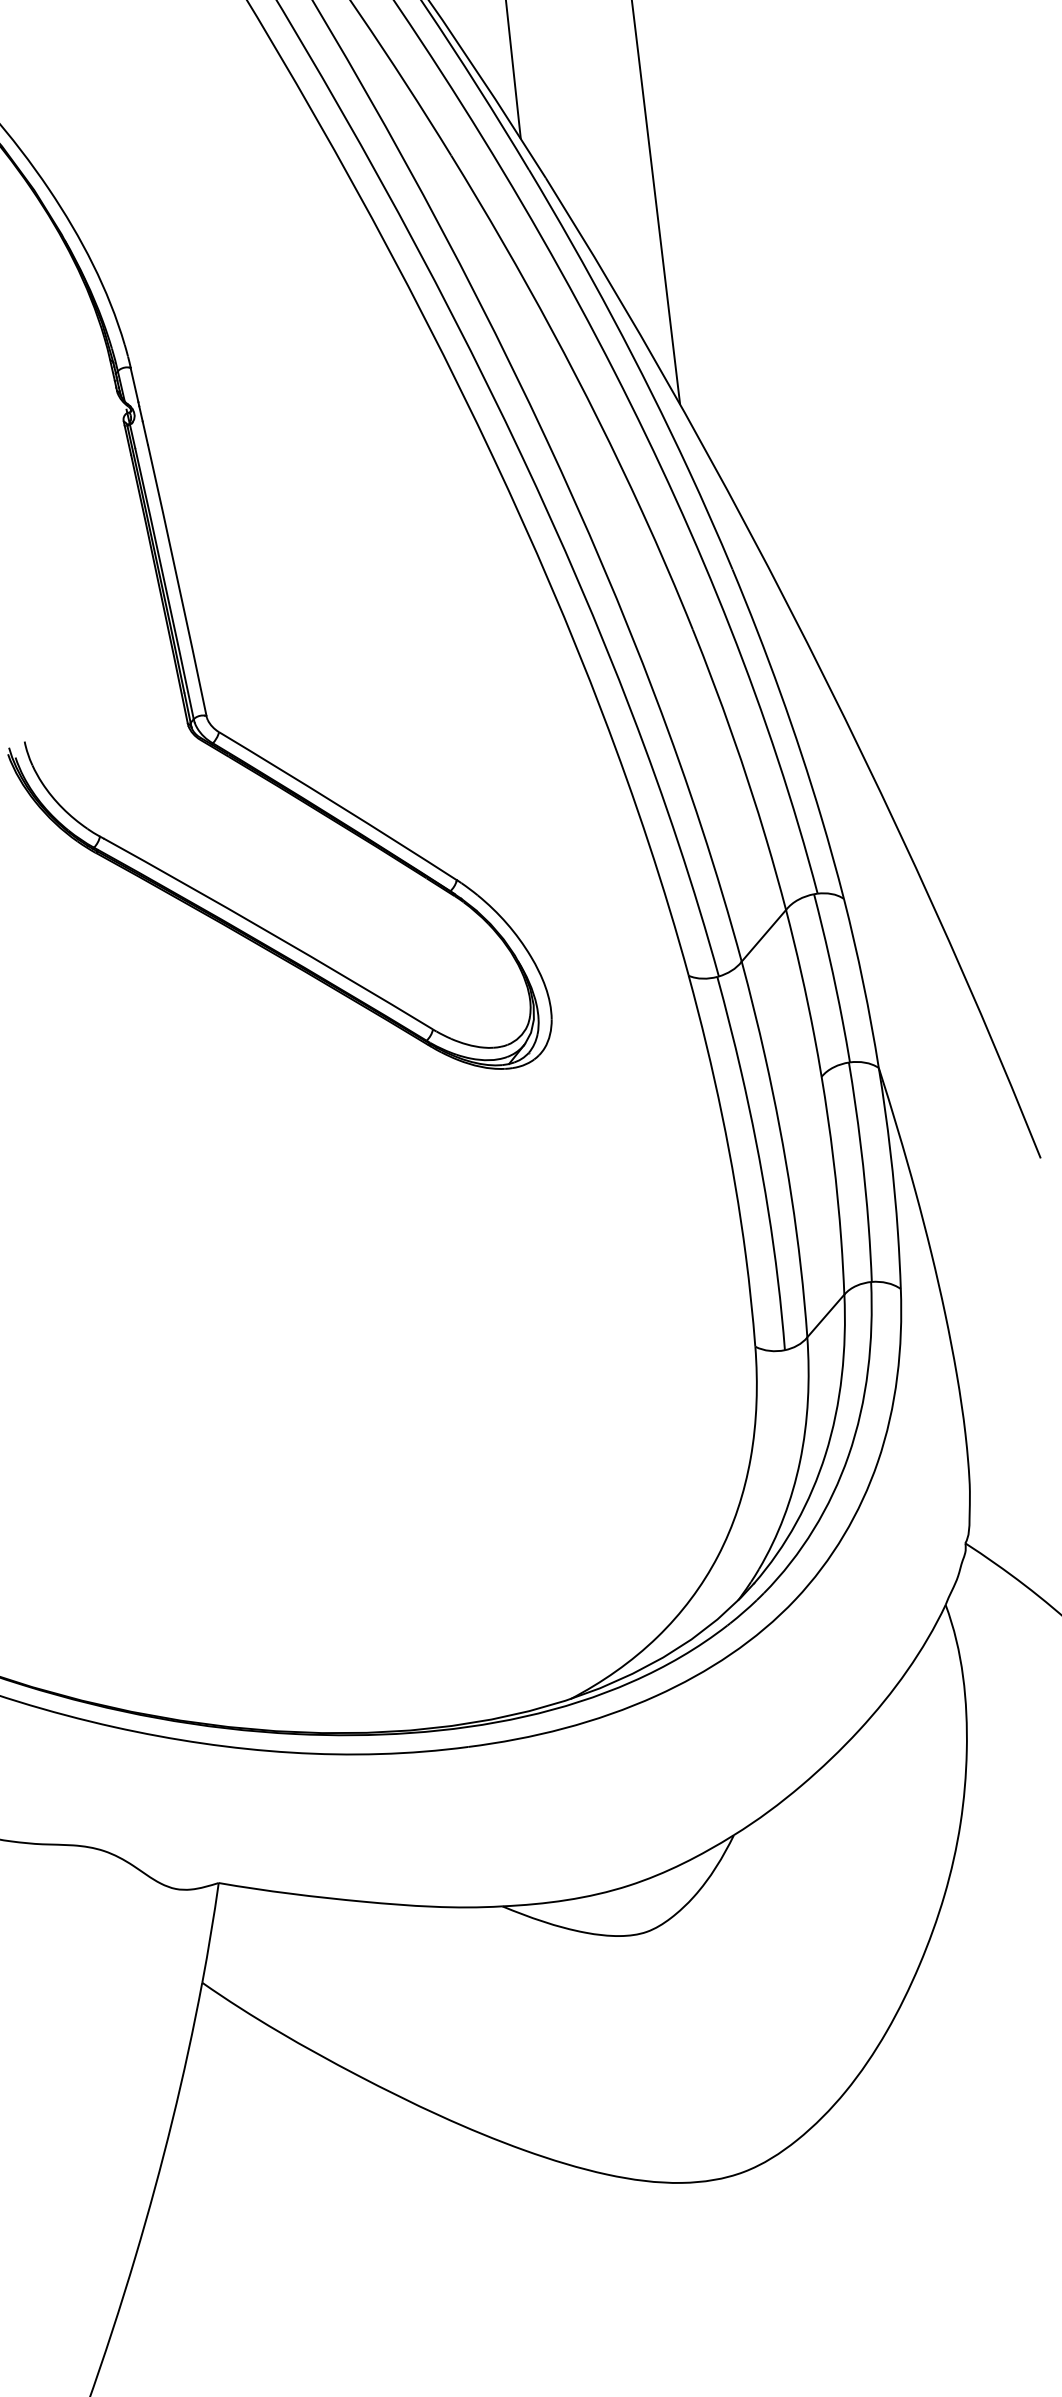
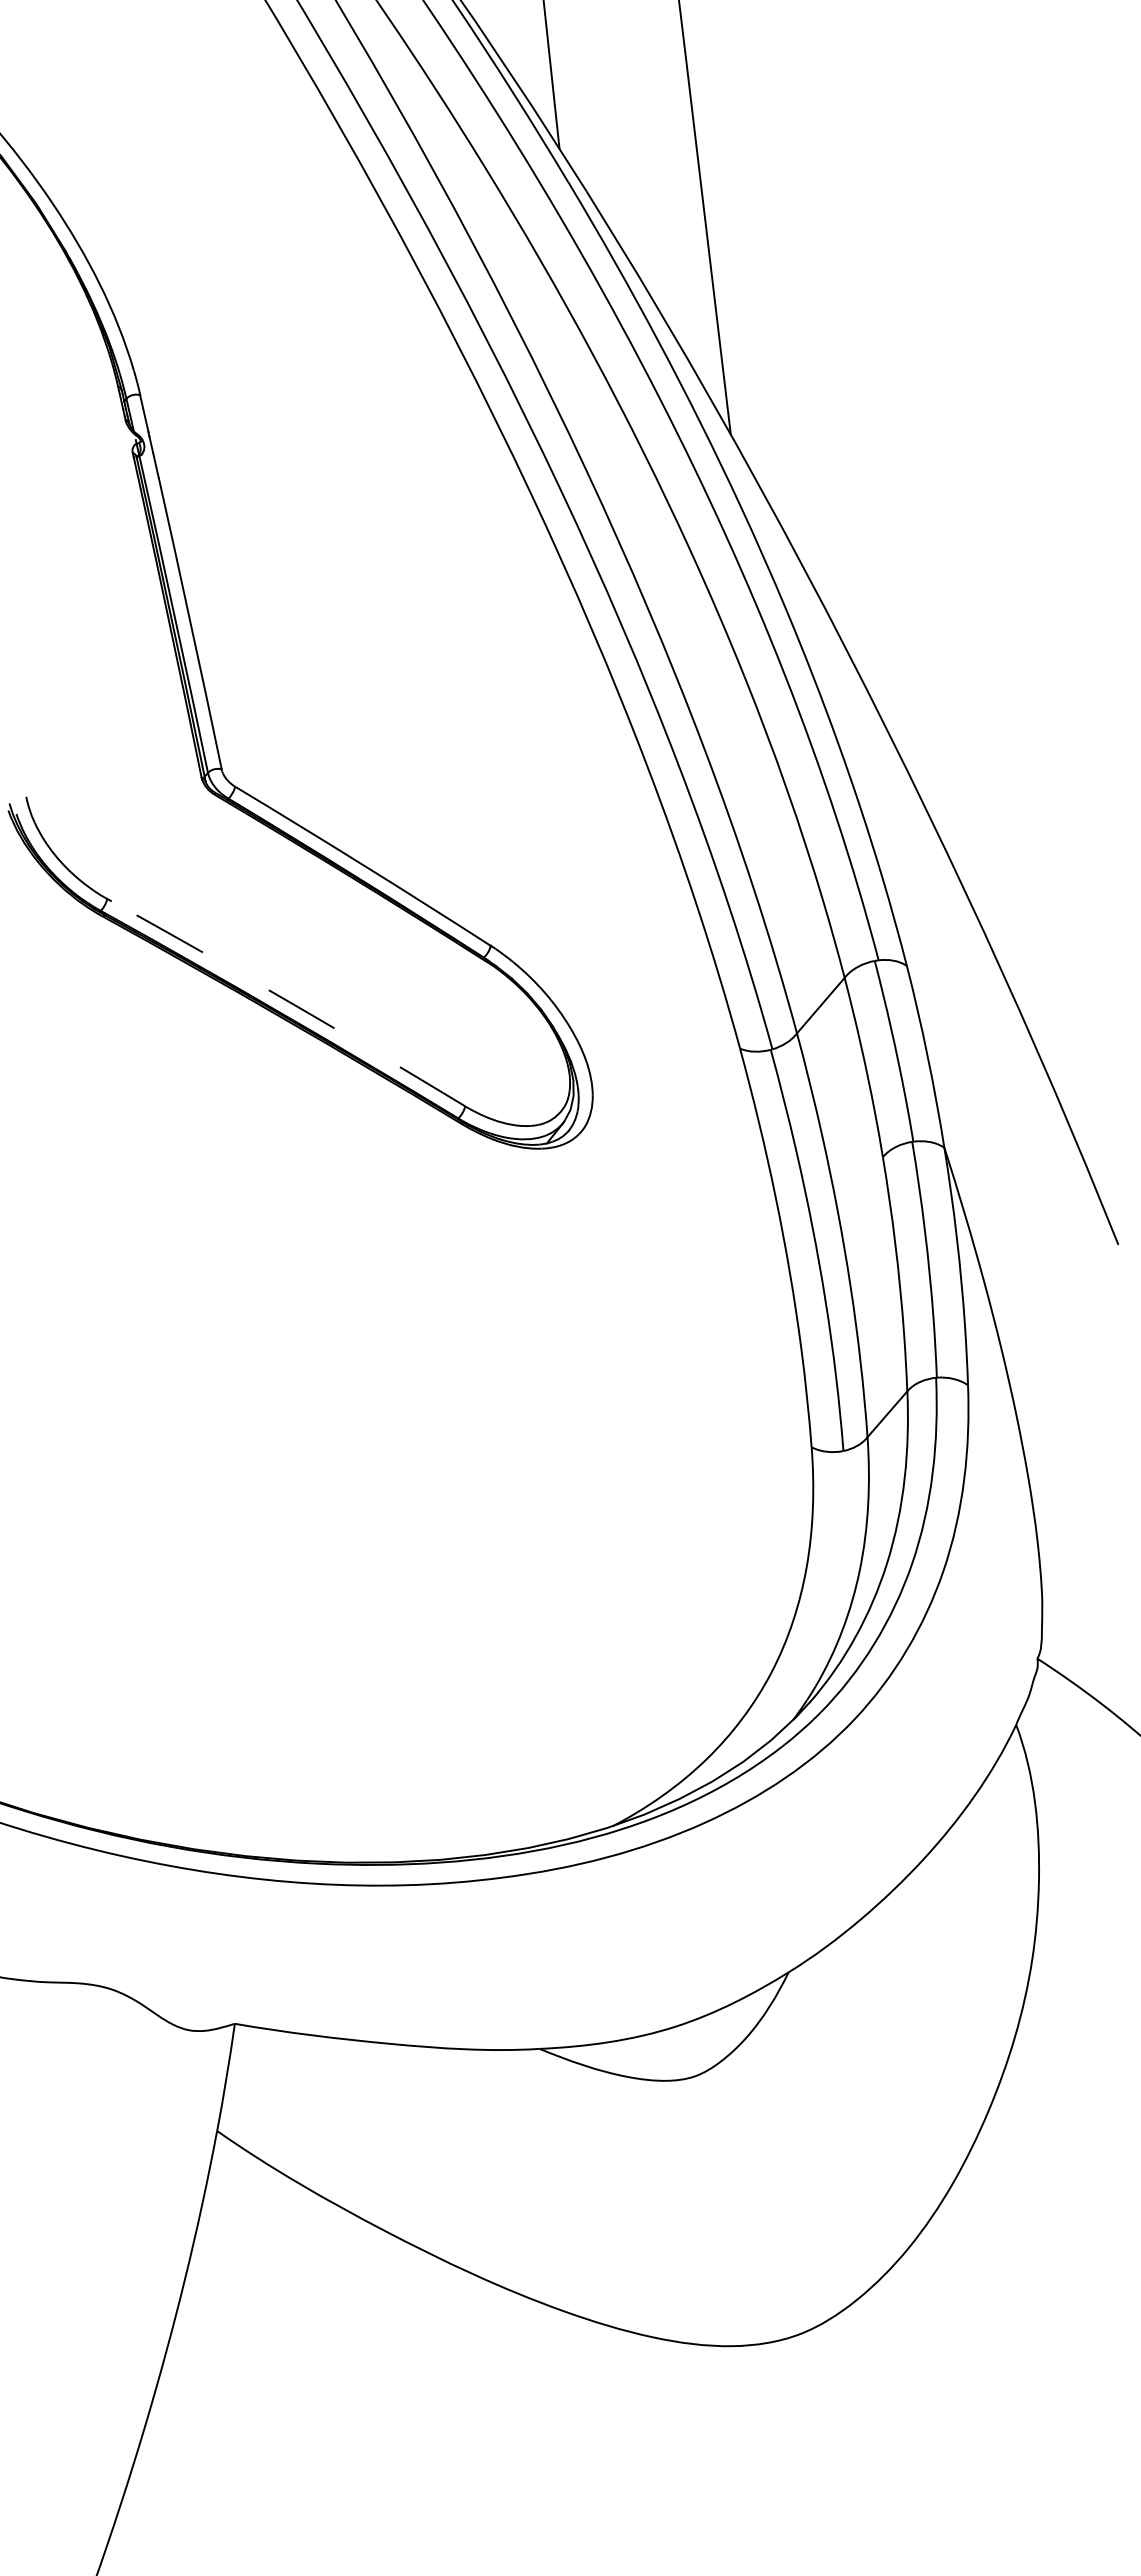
arc: (269, 931) -> (289, 1001), solid -> dashed

